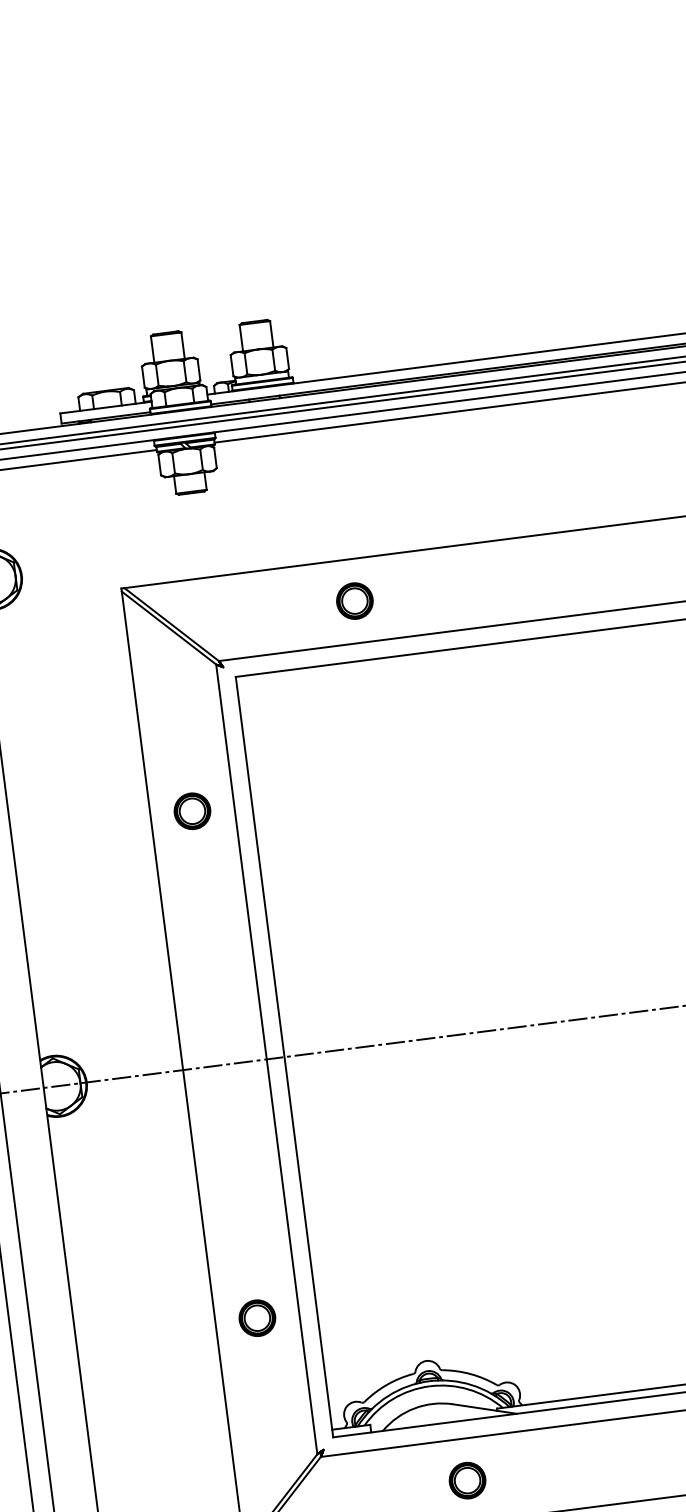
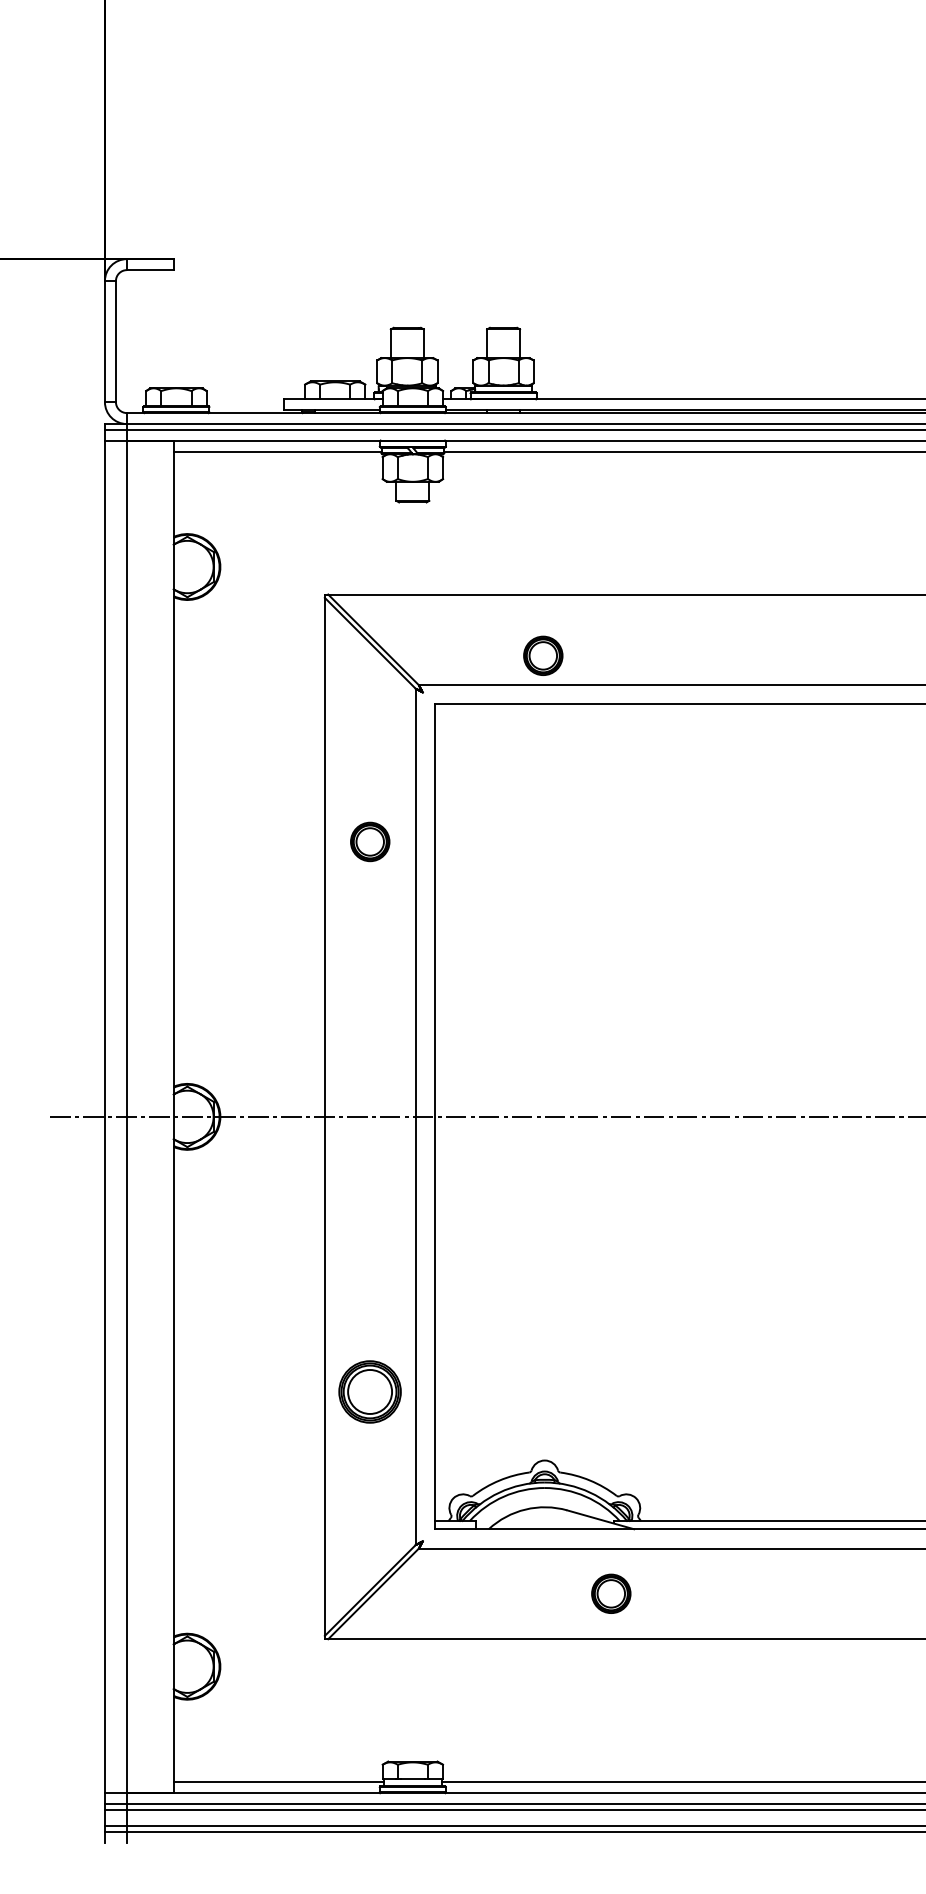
part: (355, 600) -> (543, 655), moved
part: (257, 1317) -> (370, 1391), size x1.6
part: (467, 1480) -> (611, 1593), moved

